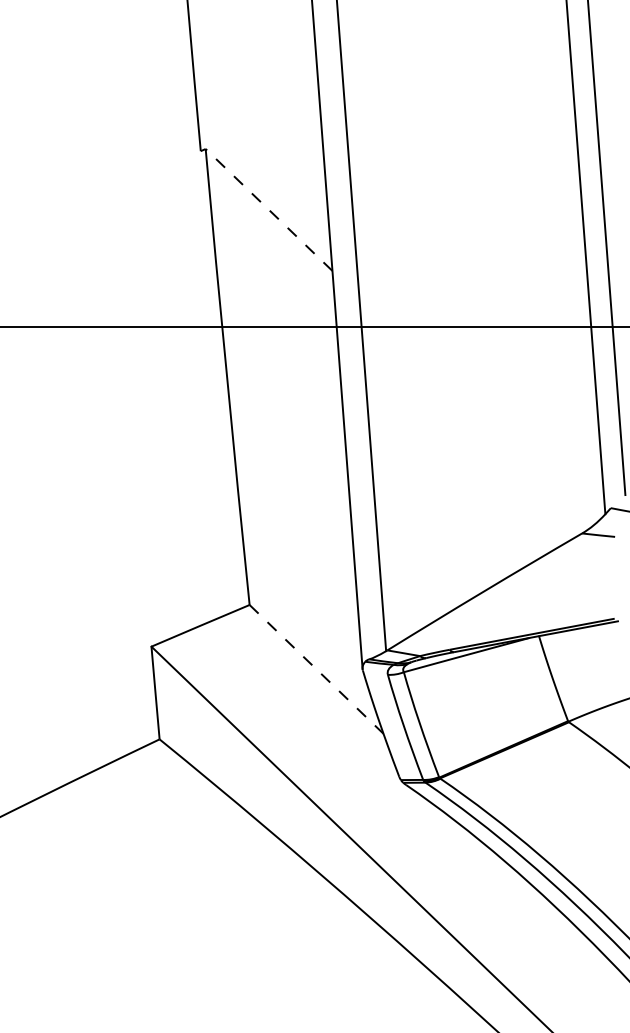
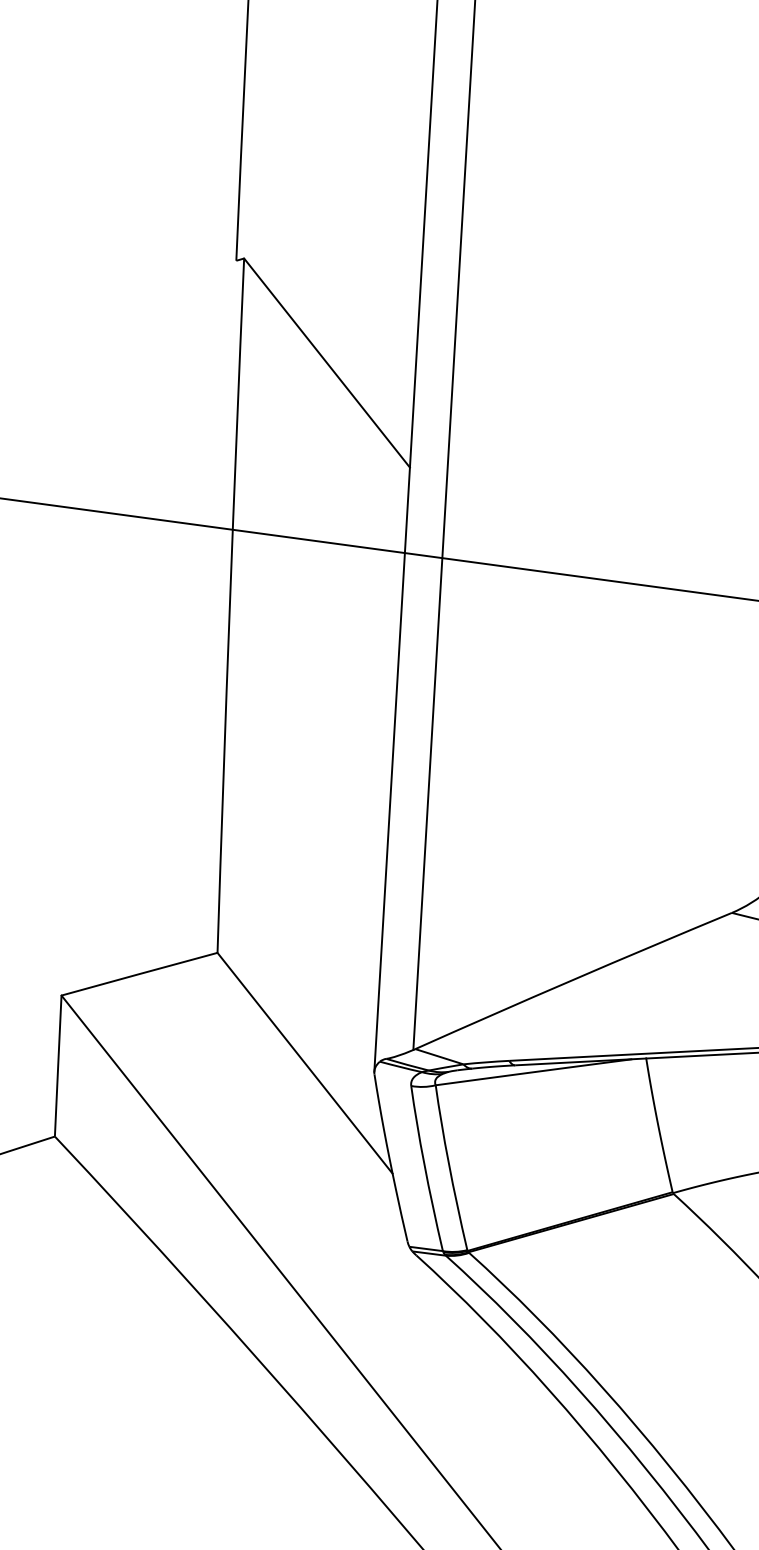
line: (269, 209) -> (327, 362), dashed -> solid
line: (316, 669) -> (304, 1063), dashed -> solid

